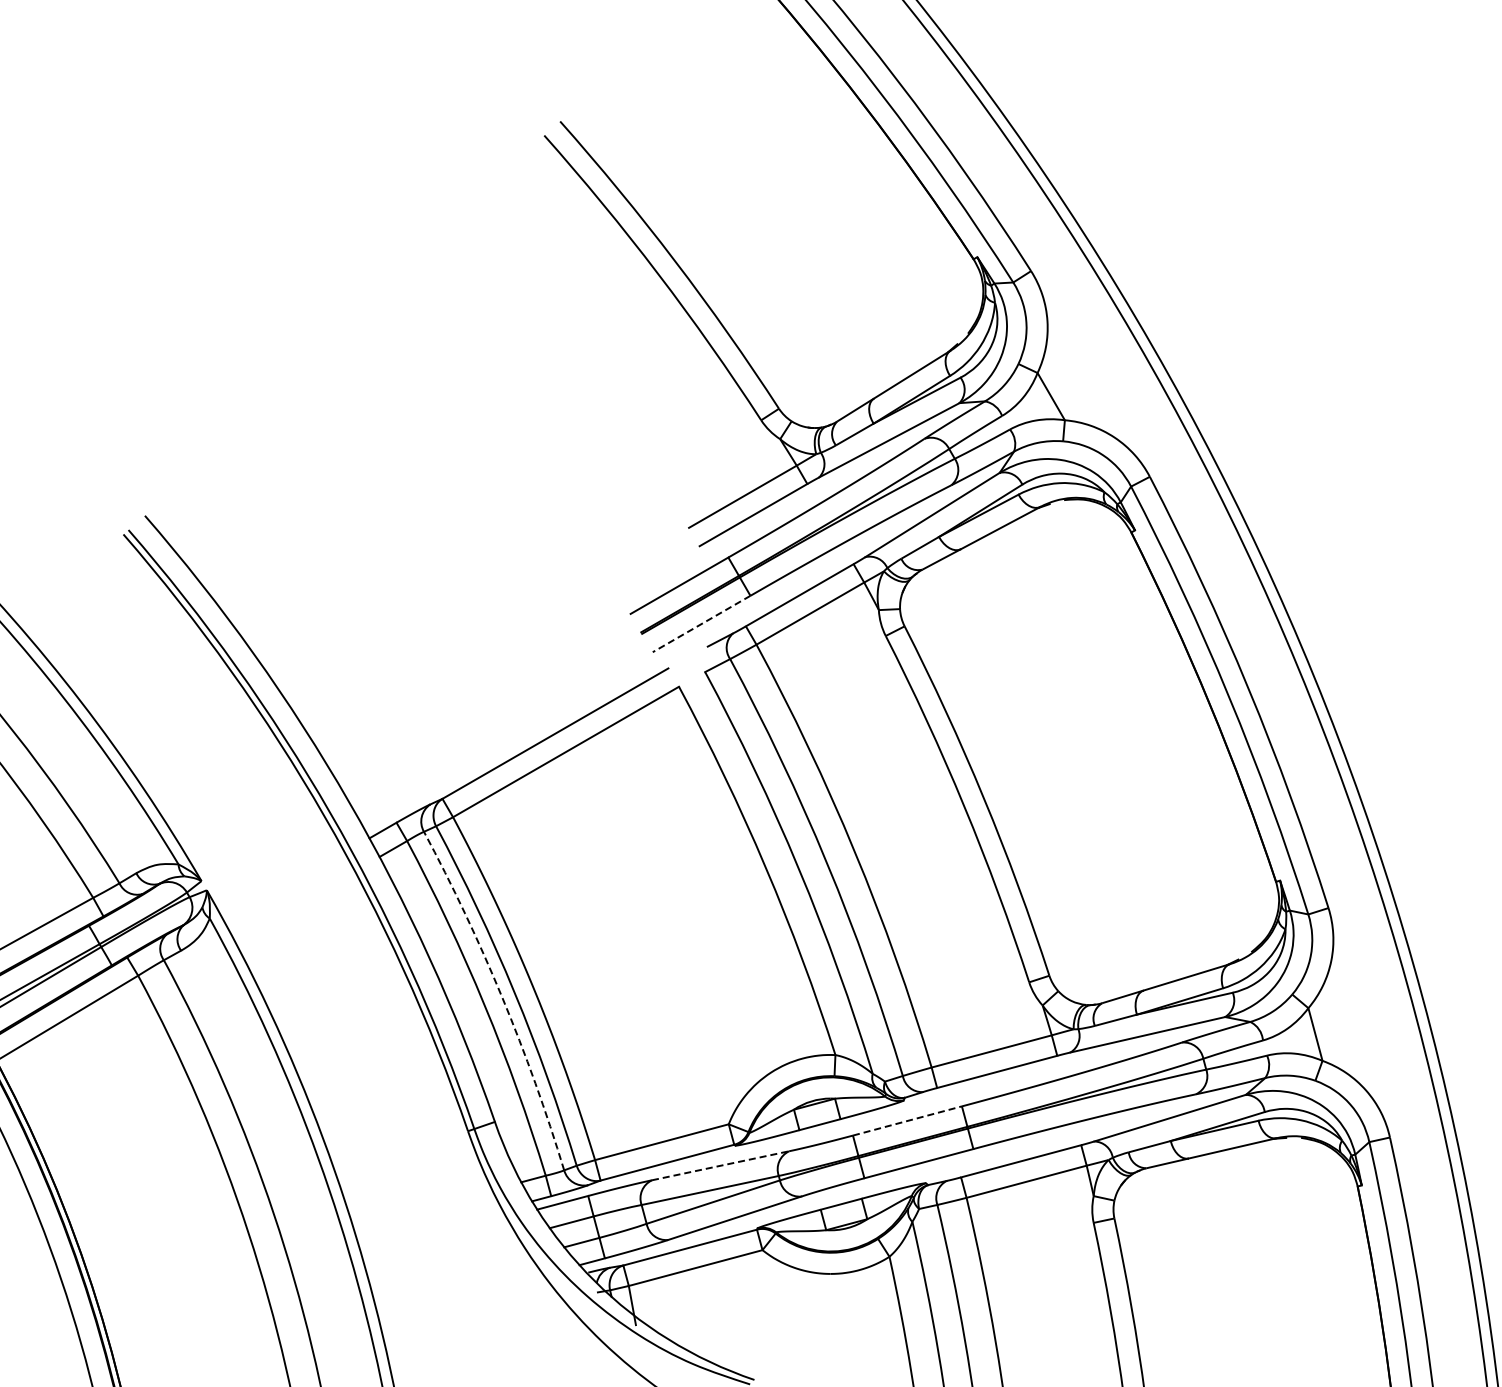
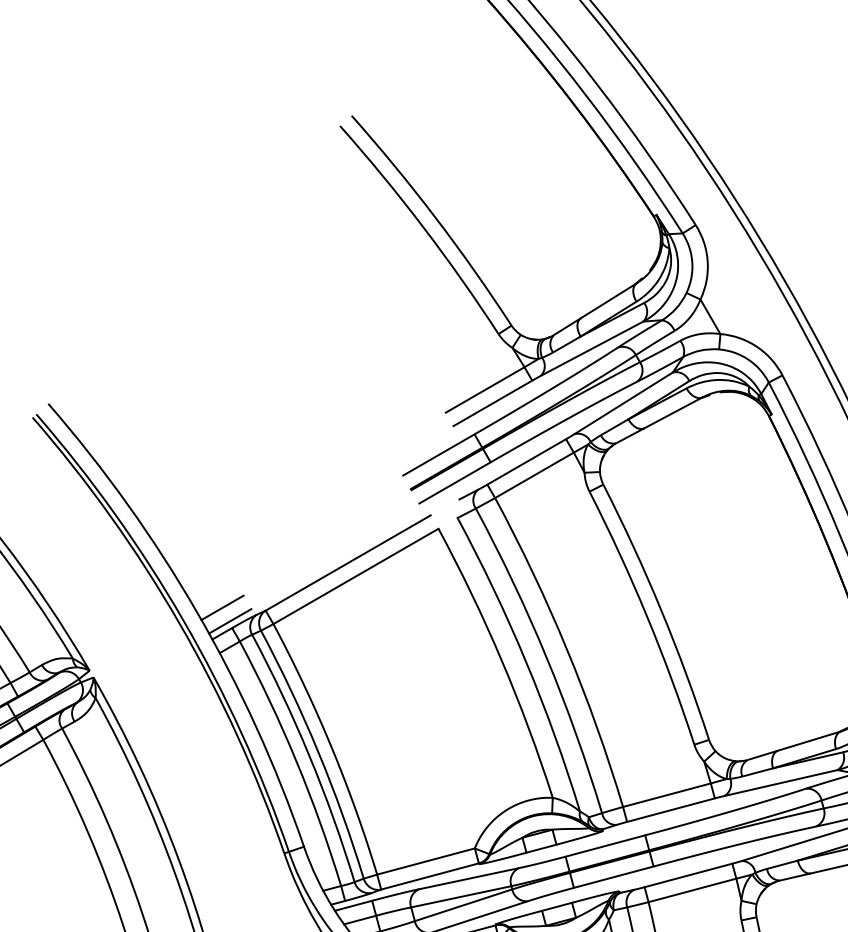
line: (701, 624) -> (454, 483), dashed -> solid
line: (383, 794) -> (222, 607), added
line: (393, 813) -> (229, 621), added
arc: (502, 997) -> (309, 755), dashed -> solid
line: (907, 1120) -> (605, 845), dashed -> solid
line: (721, 1165) -> (469, 878), dashed -> solid

